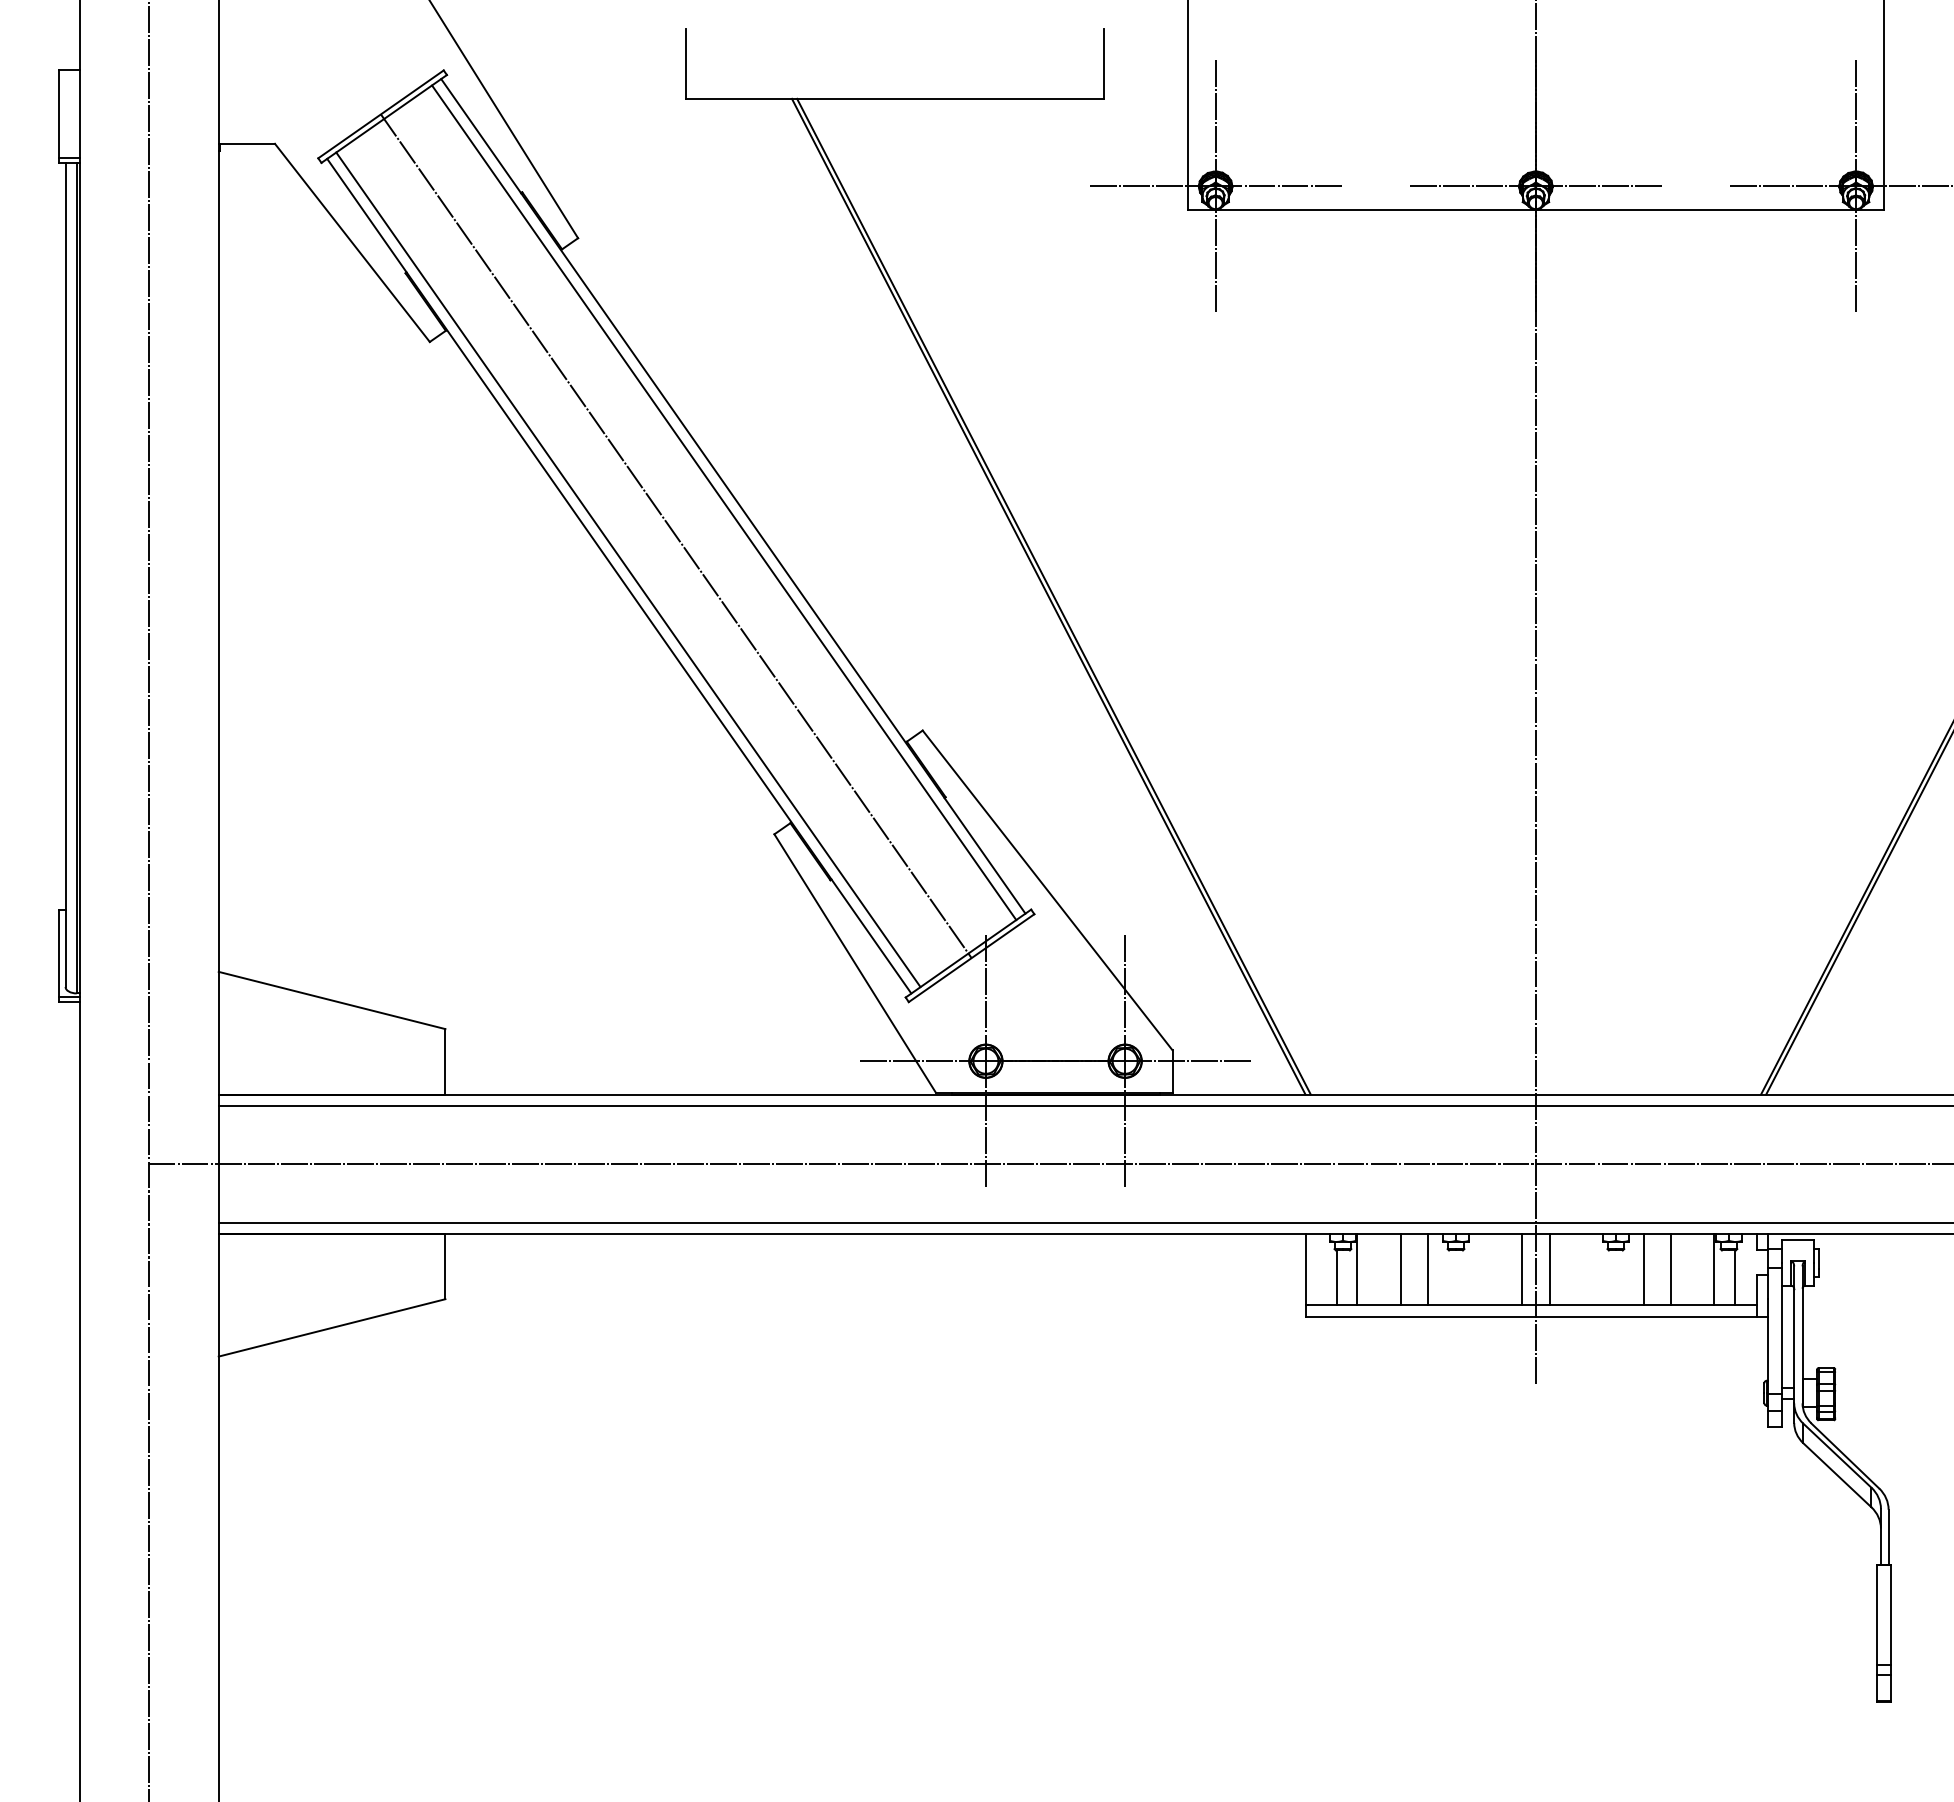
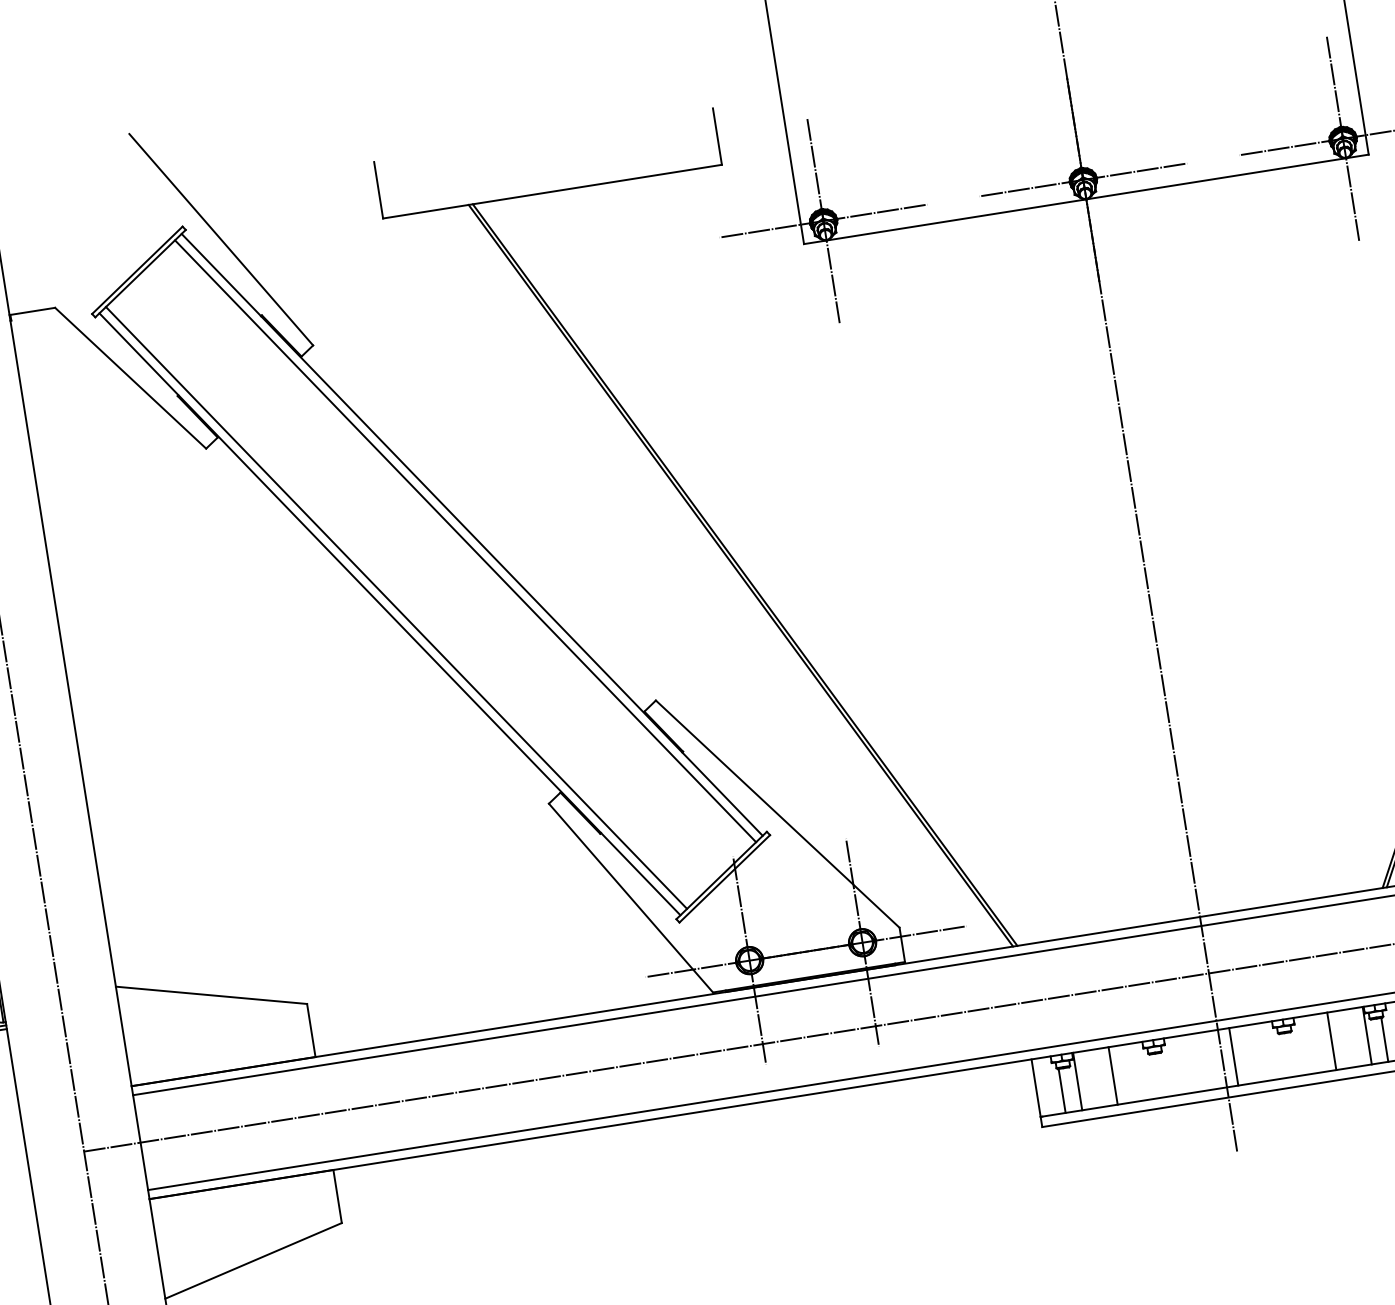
line: (675, 536) -> (430, 574), removed
line: (1427, 1268) -> (1134, 1071), removed
line: (1522, 1268) -> (1211, 1059), removed
line: (1643, 1268) -> (1309, 1044), removed

